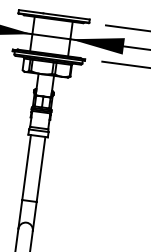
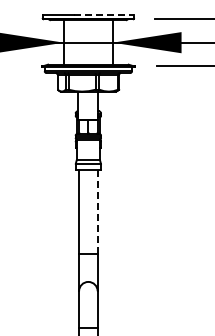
line: (66, 16) -> (104, 14), solid -> dashed
line: (40, 169) -> (97, 212), solid -> dashed

